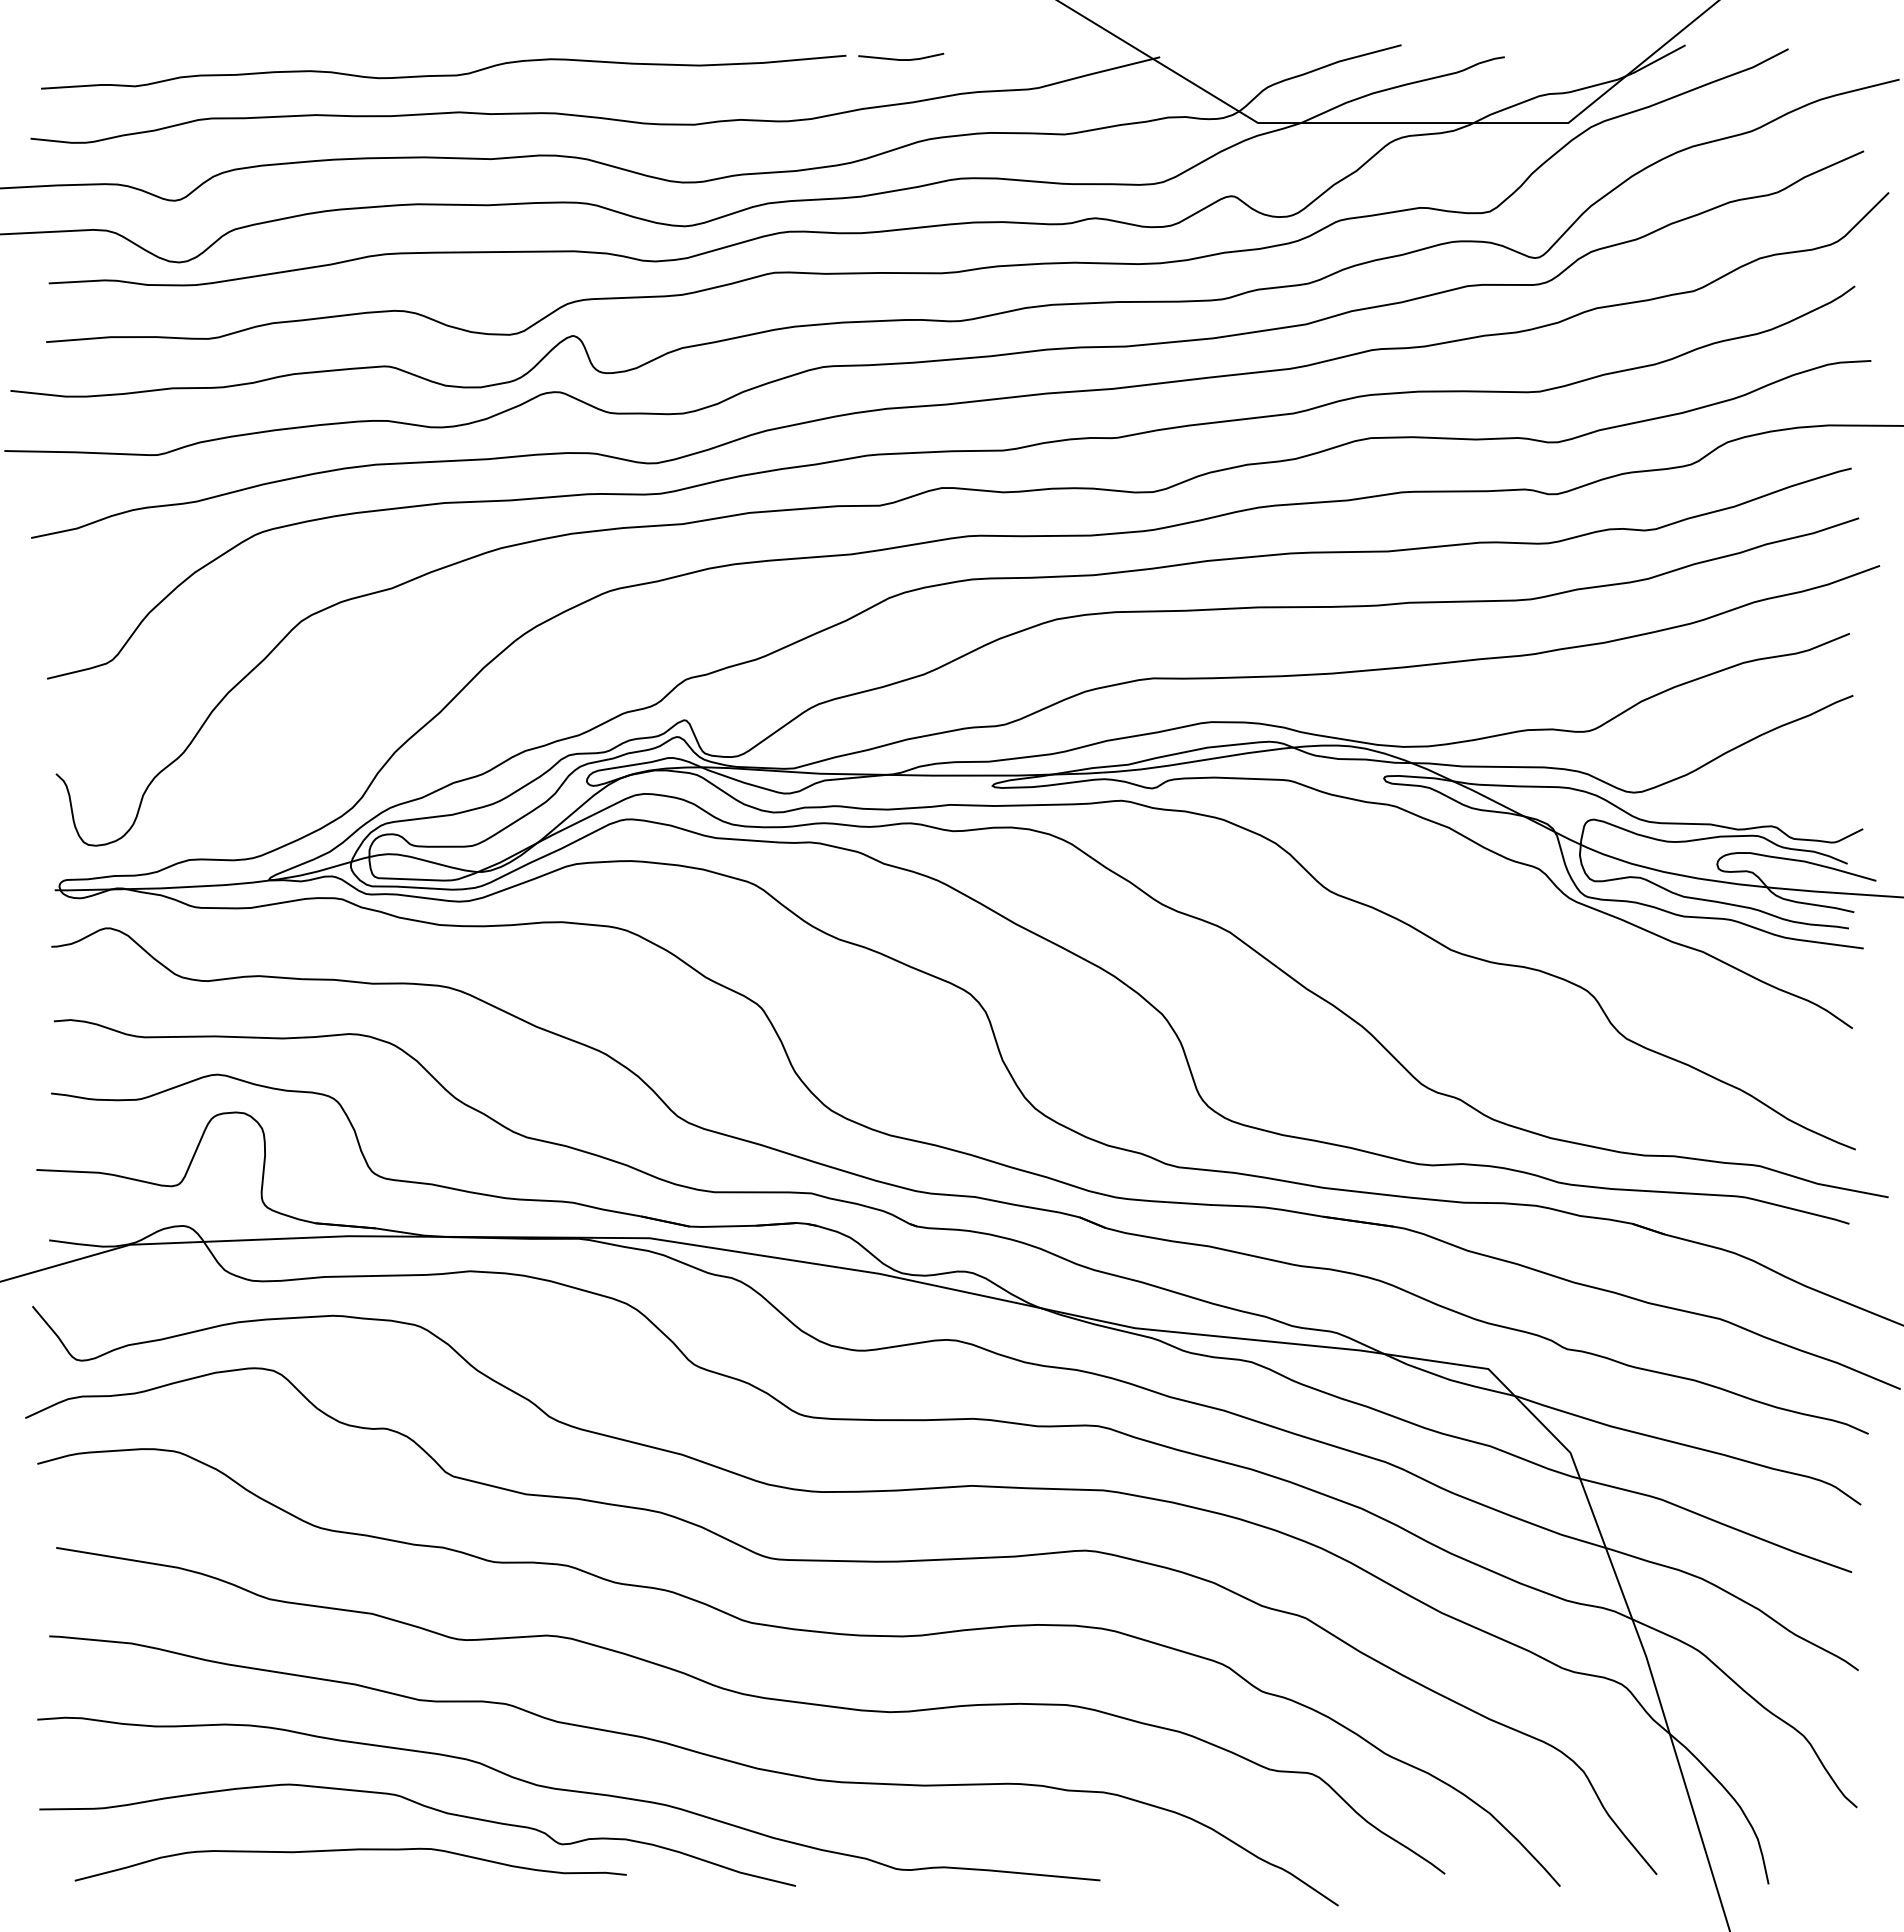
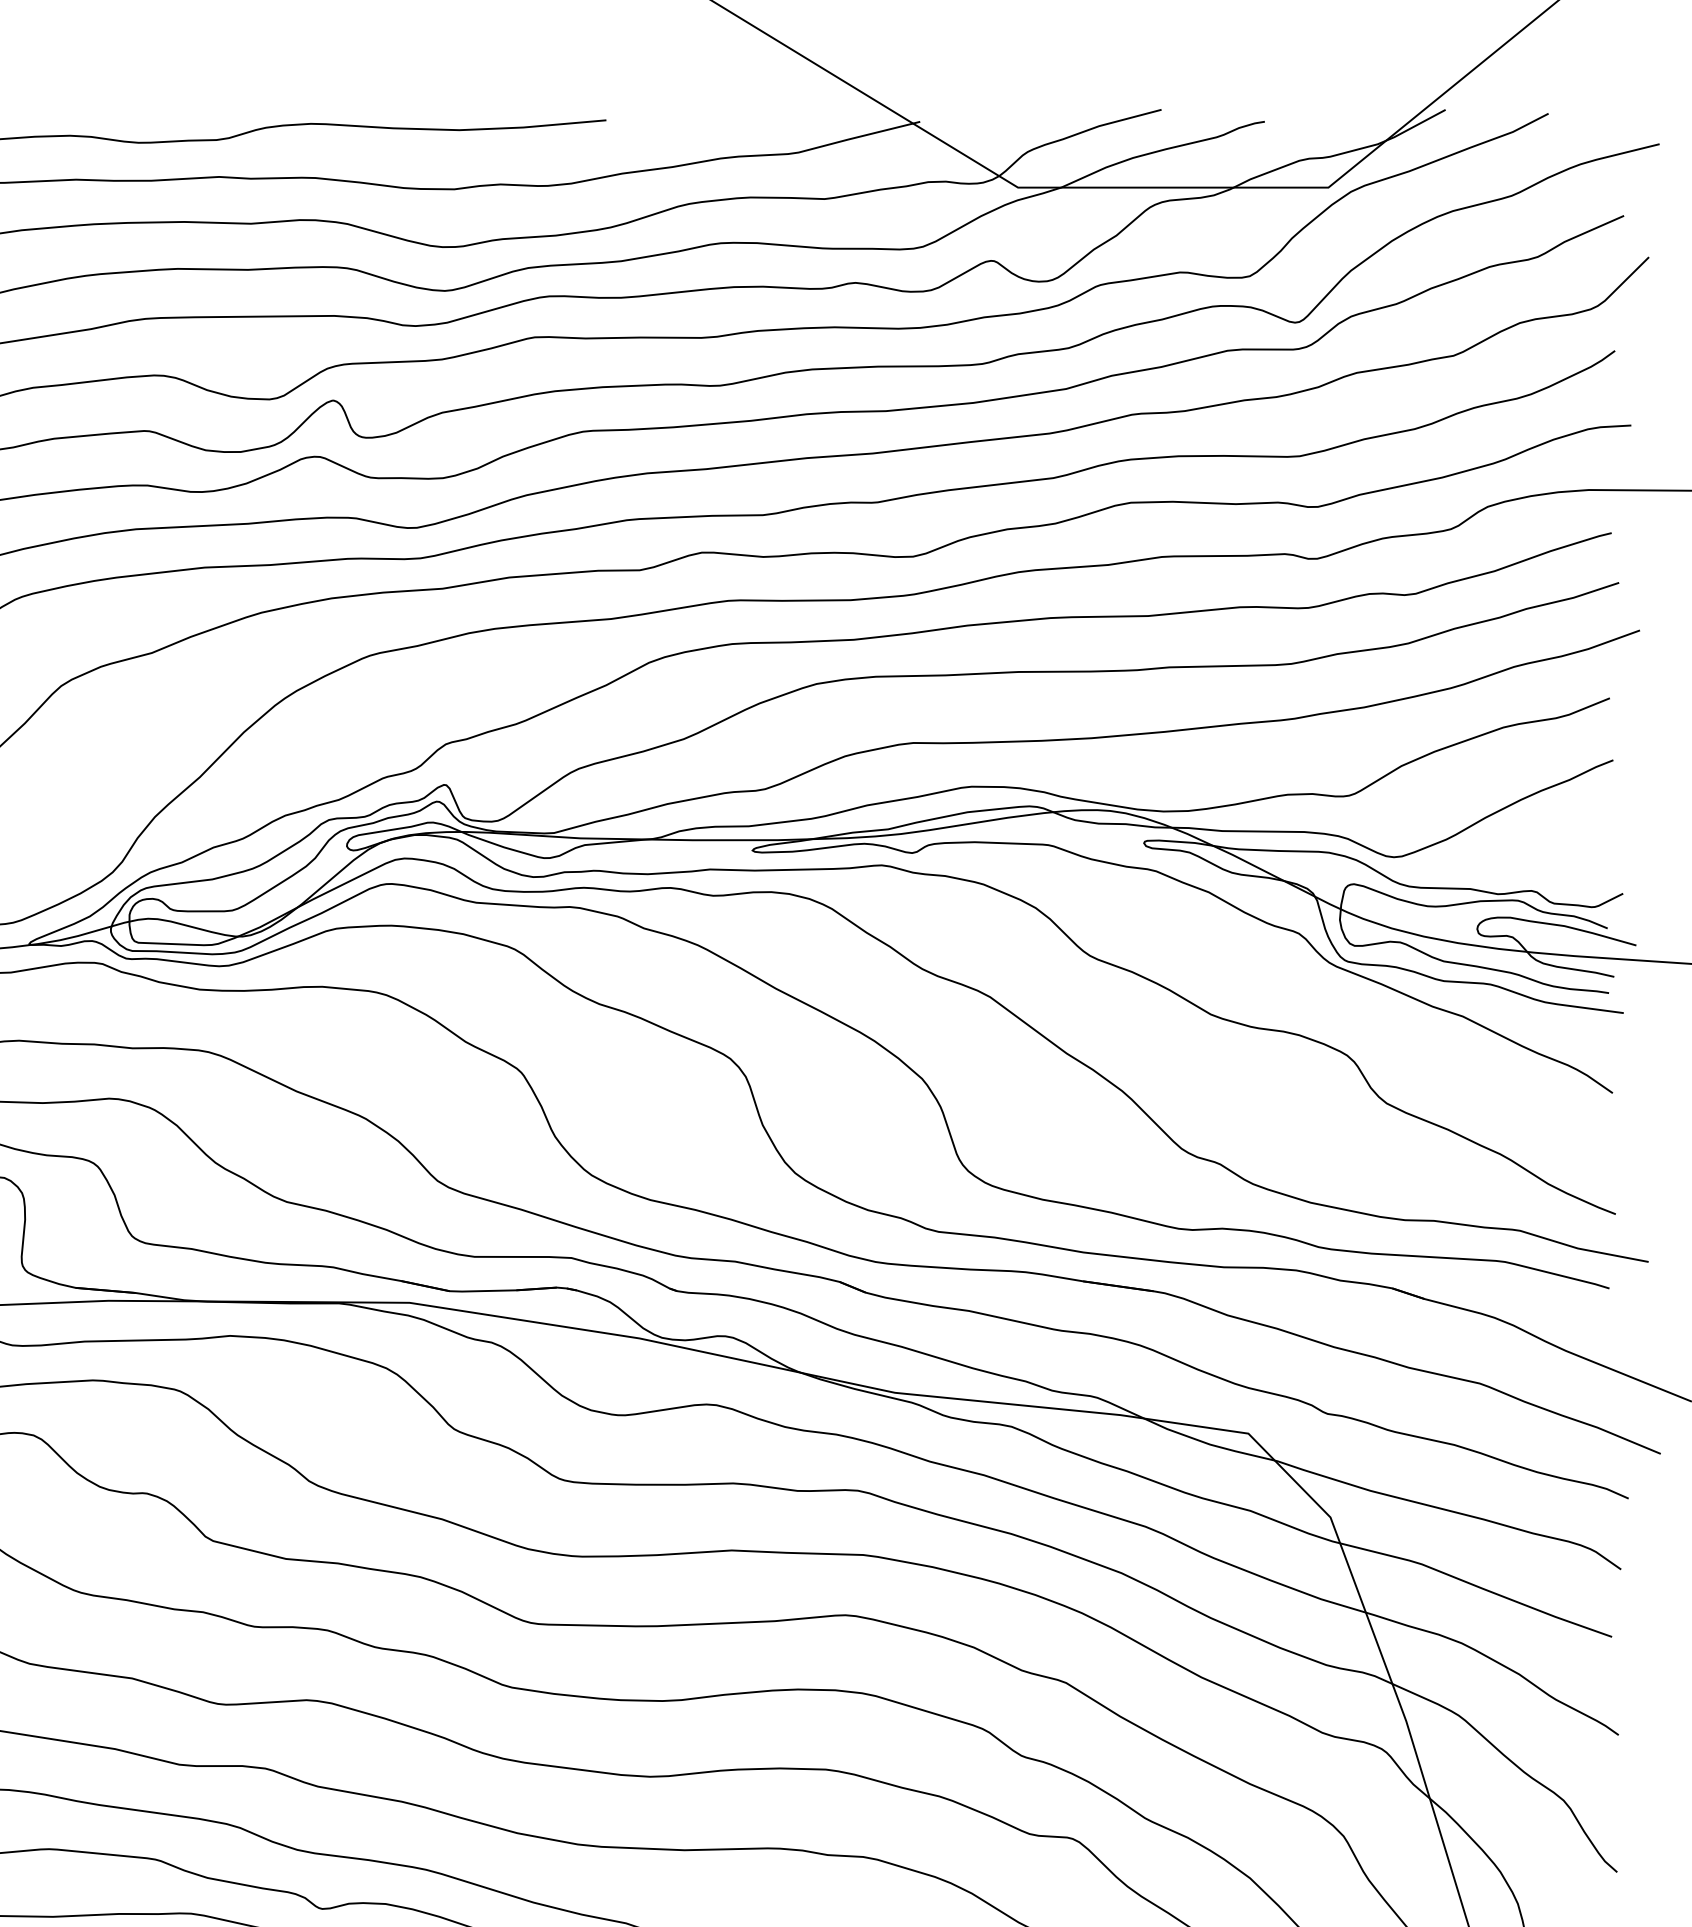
line: (901, 59) -> (661, 124), removed

